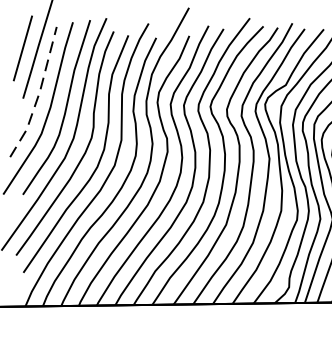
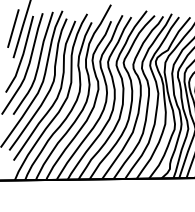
line: (40, 92) -> (23, 54), dashed -> solid

